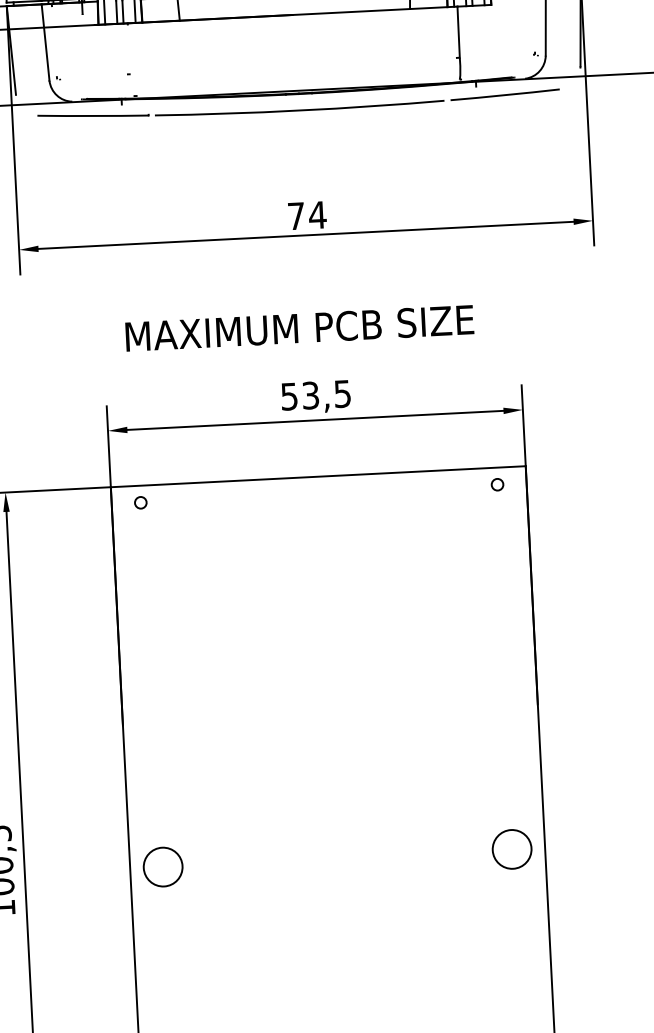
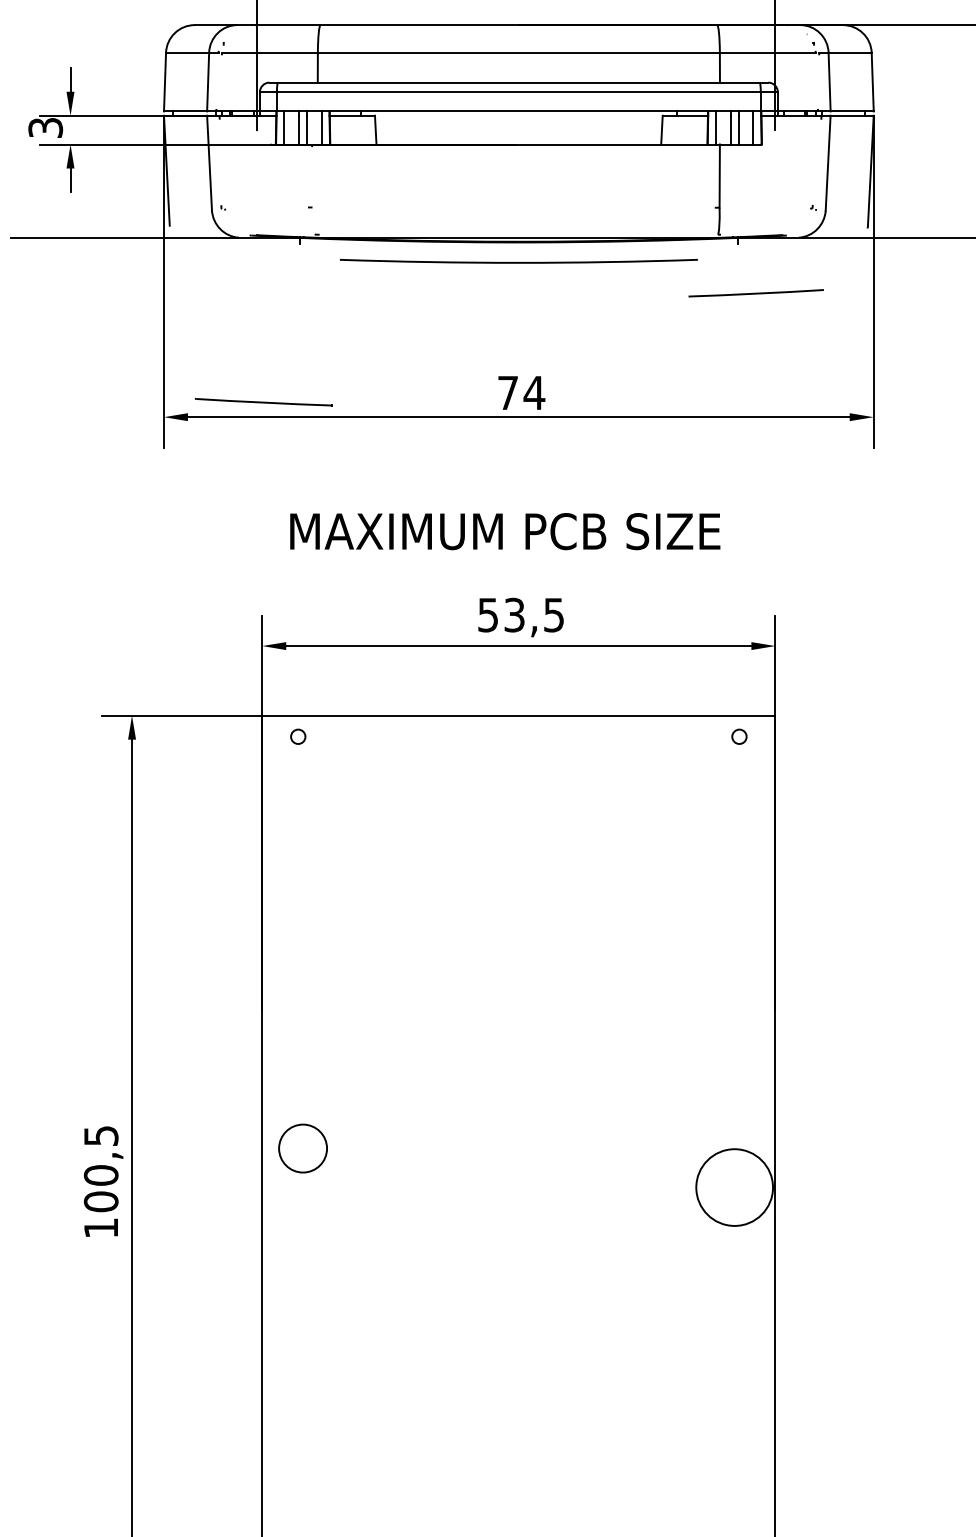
line: (504, 95) -> (755, 293), moved
line: (93, 115) -> (263, 402), moved
circle: (512, 849) -> (734, 1187), size x1.6
circle: (162, 867) -> (302, 1148), moved

